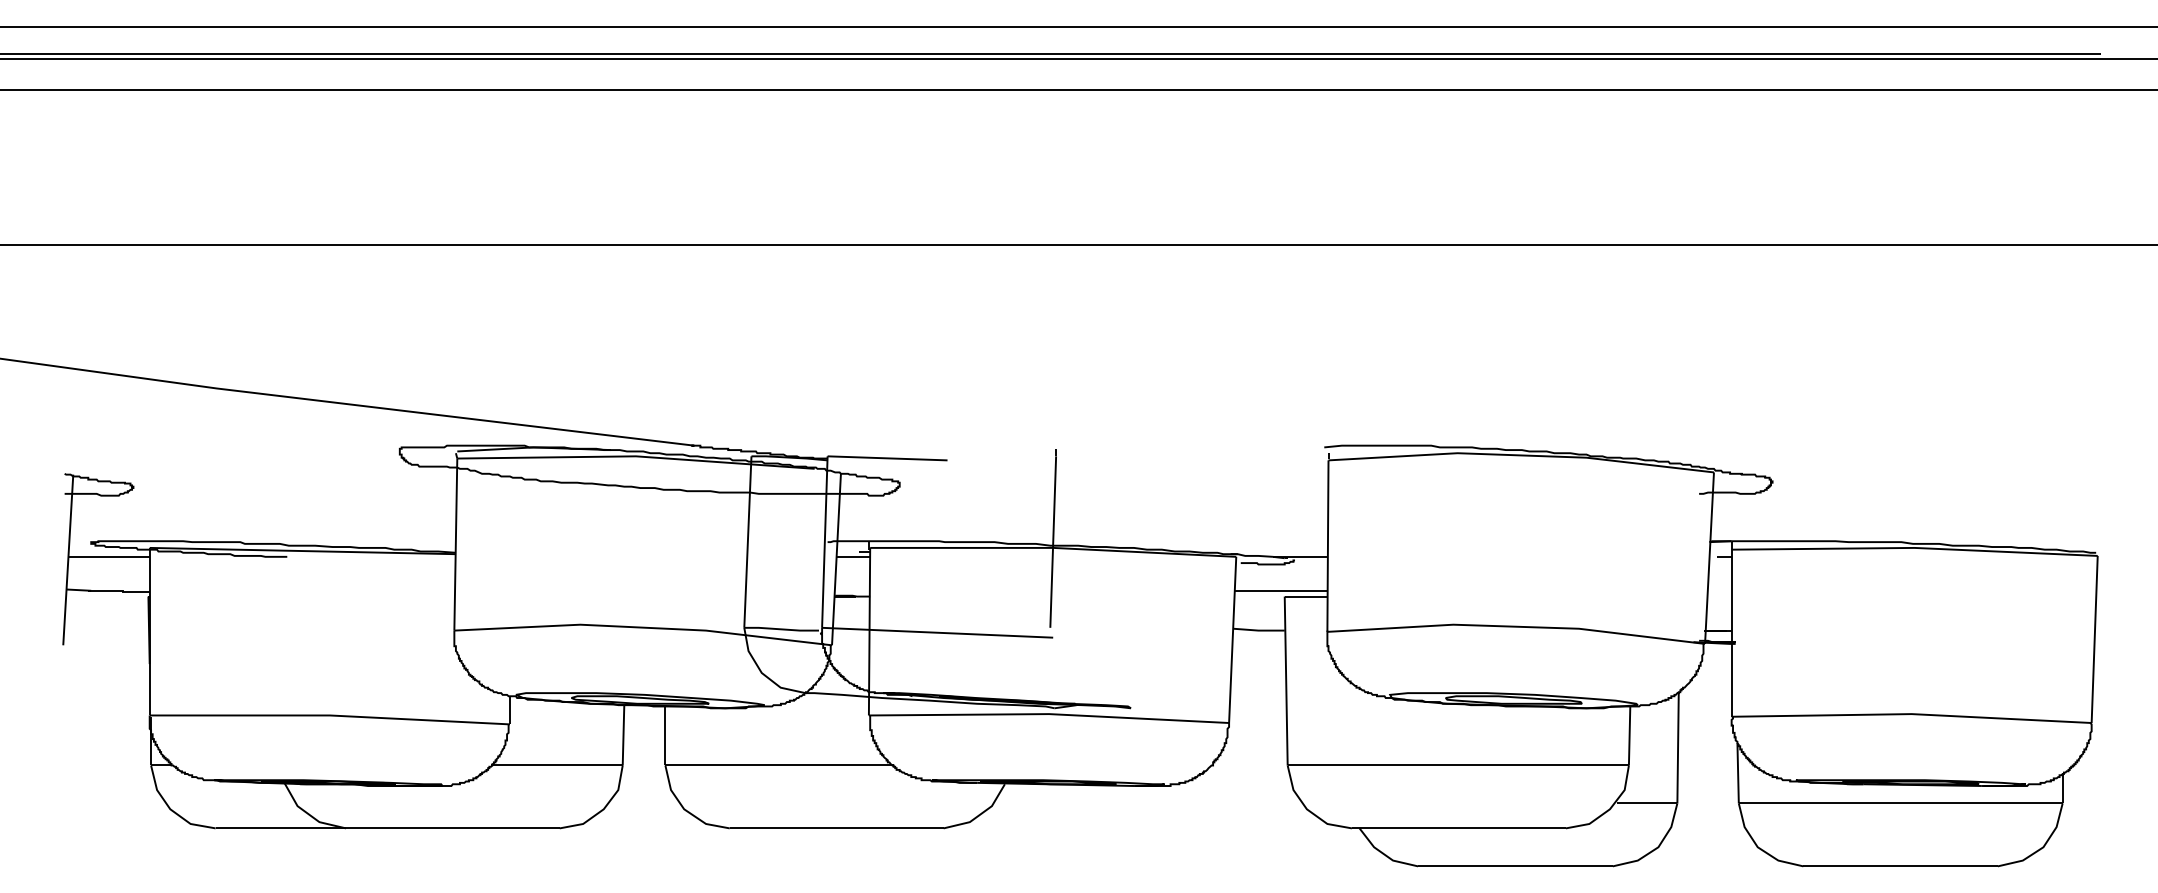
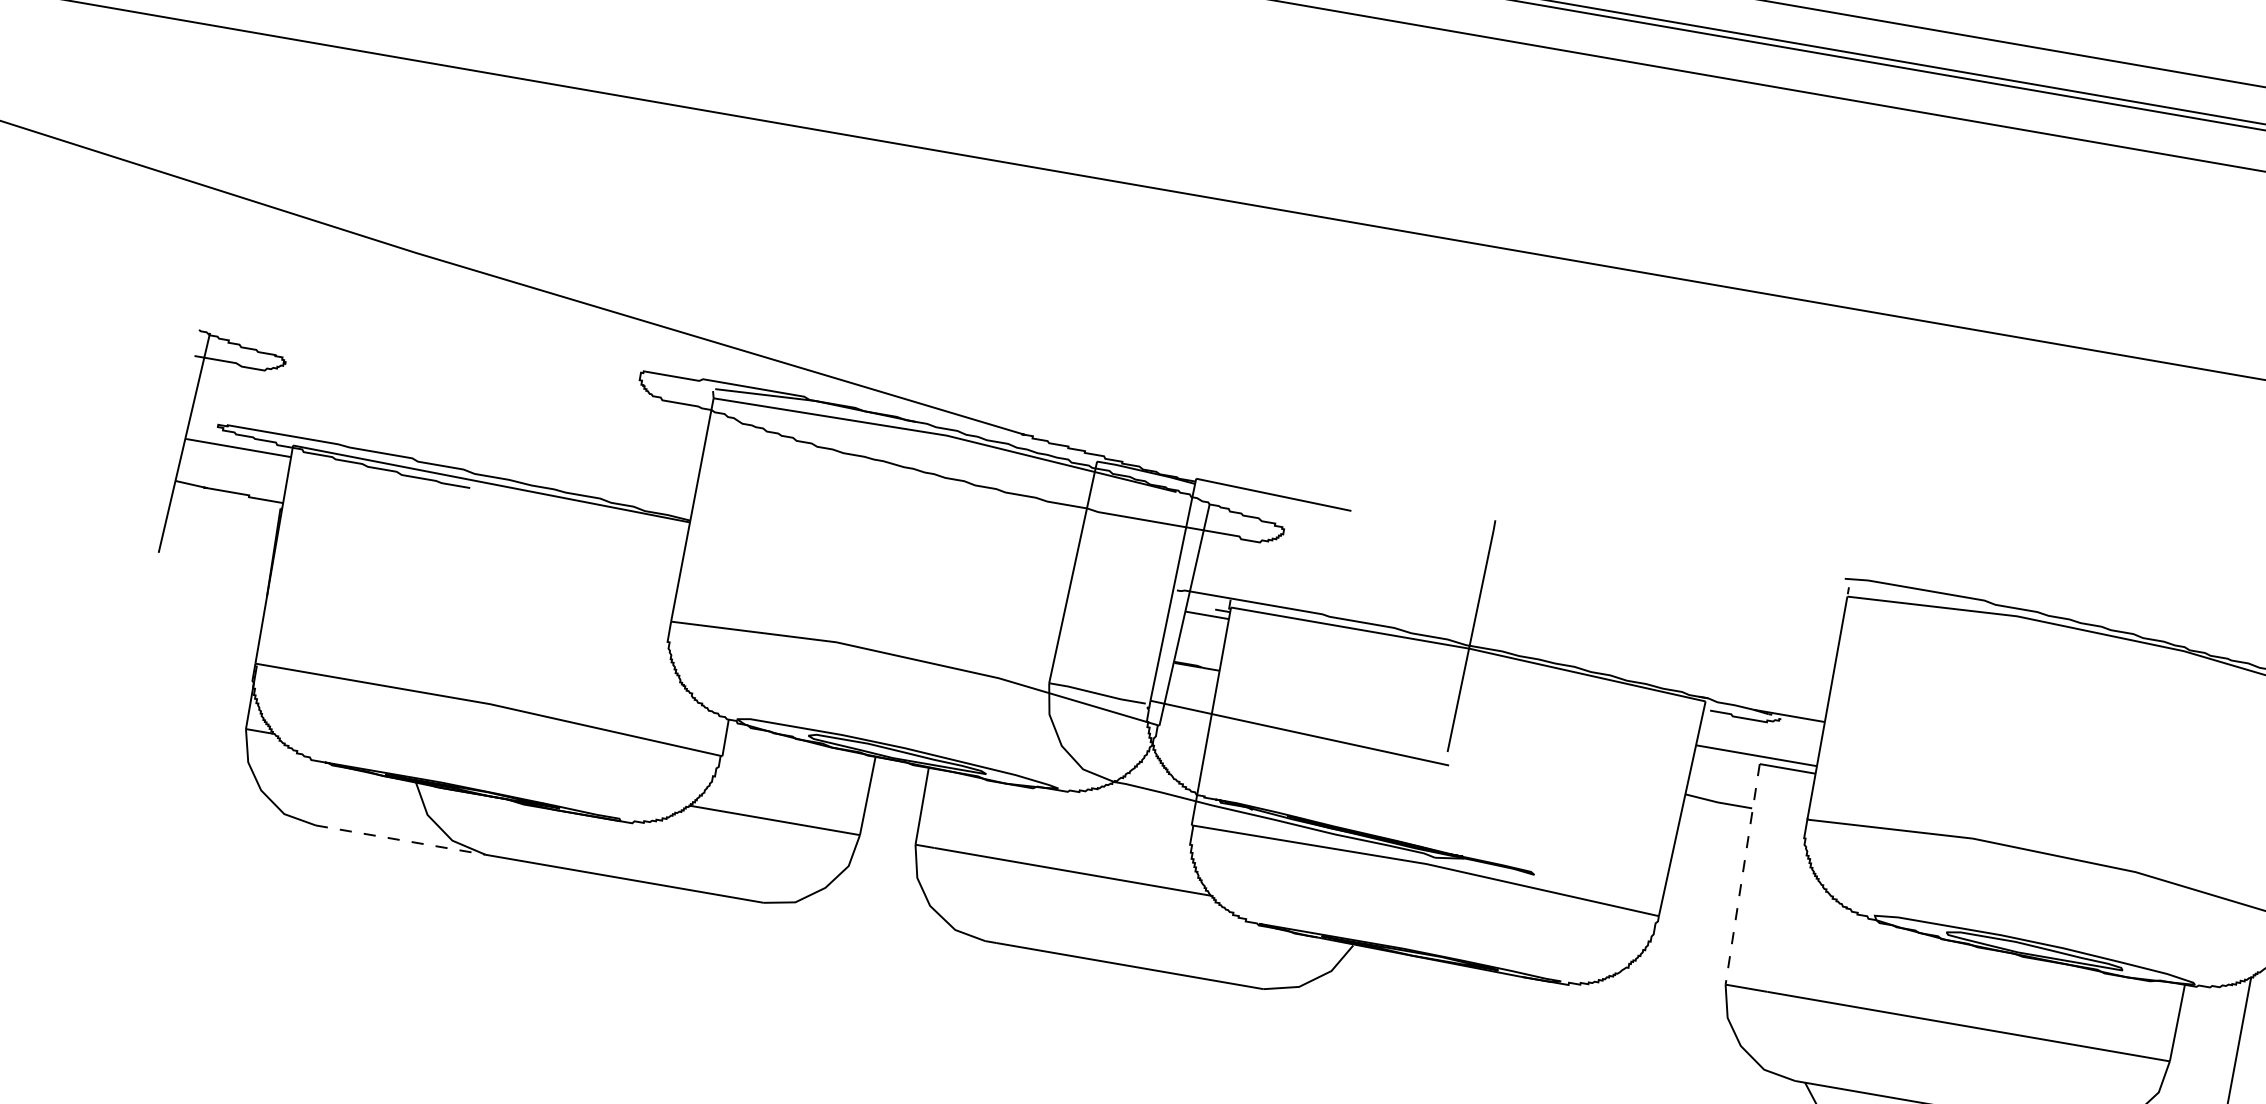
line: (1286, 681) -> (1742, 875), solid -> dashed
line: (281, 828) -> (401, 840), solid -> dashed

